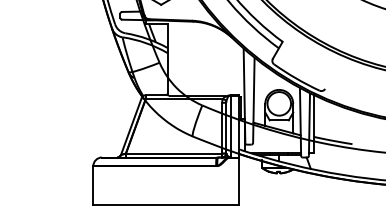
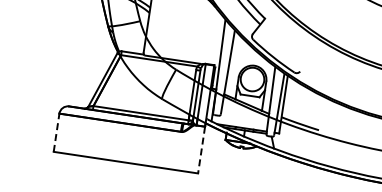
line: (239, 181) -> (201, 150), solid -> dashed
line: (93, 184) -> (56, 131), solid -> dashed

